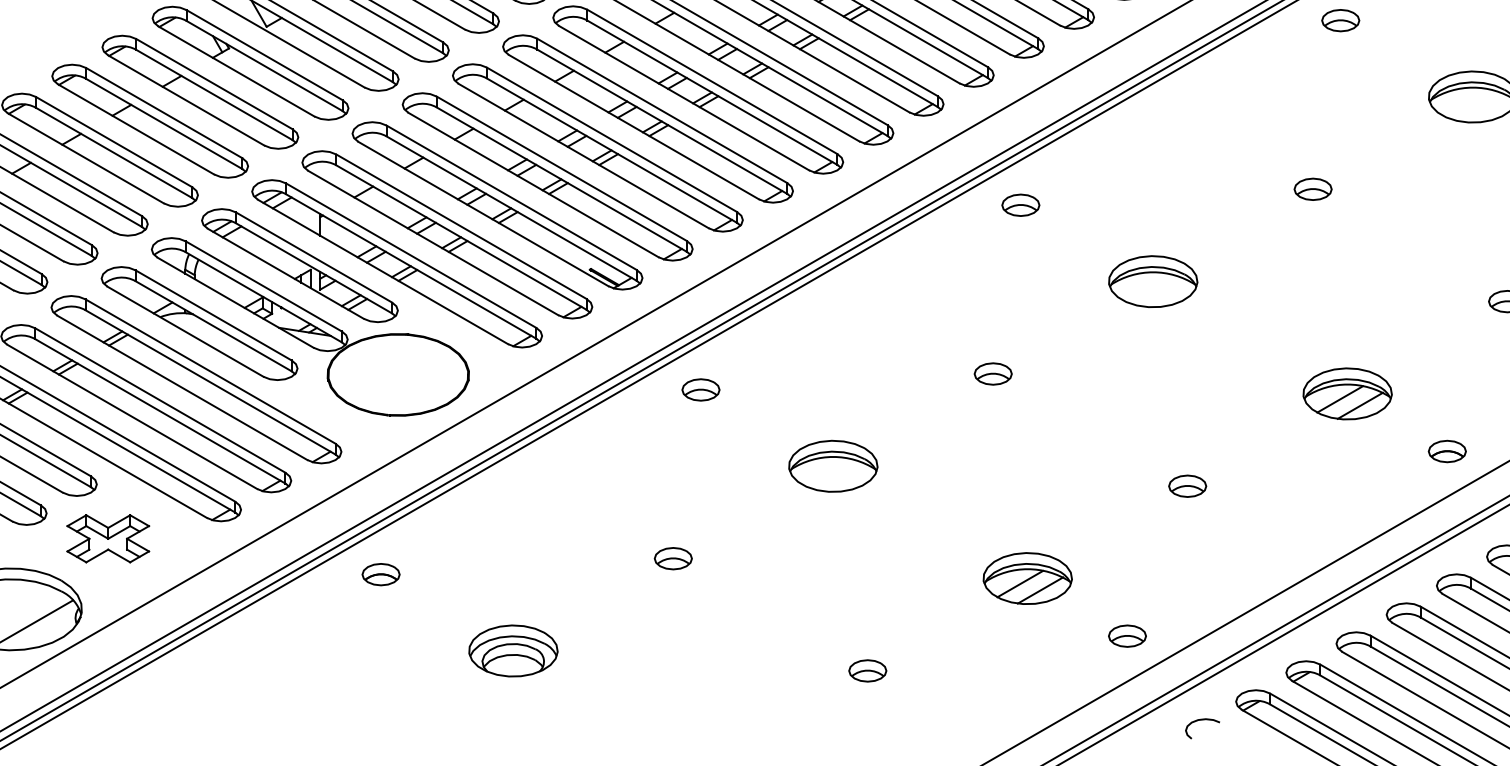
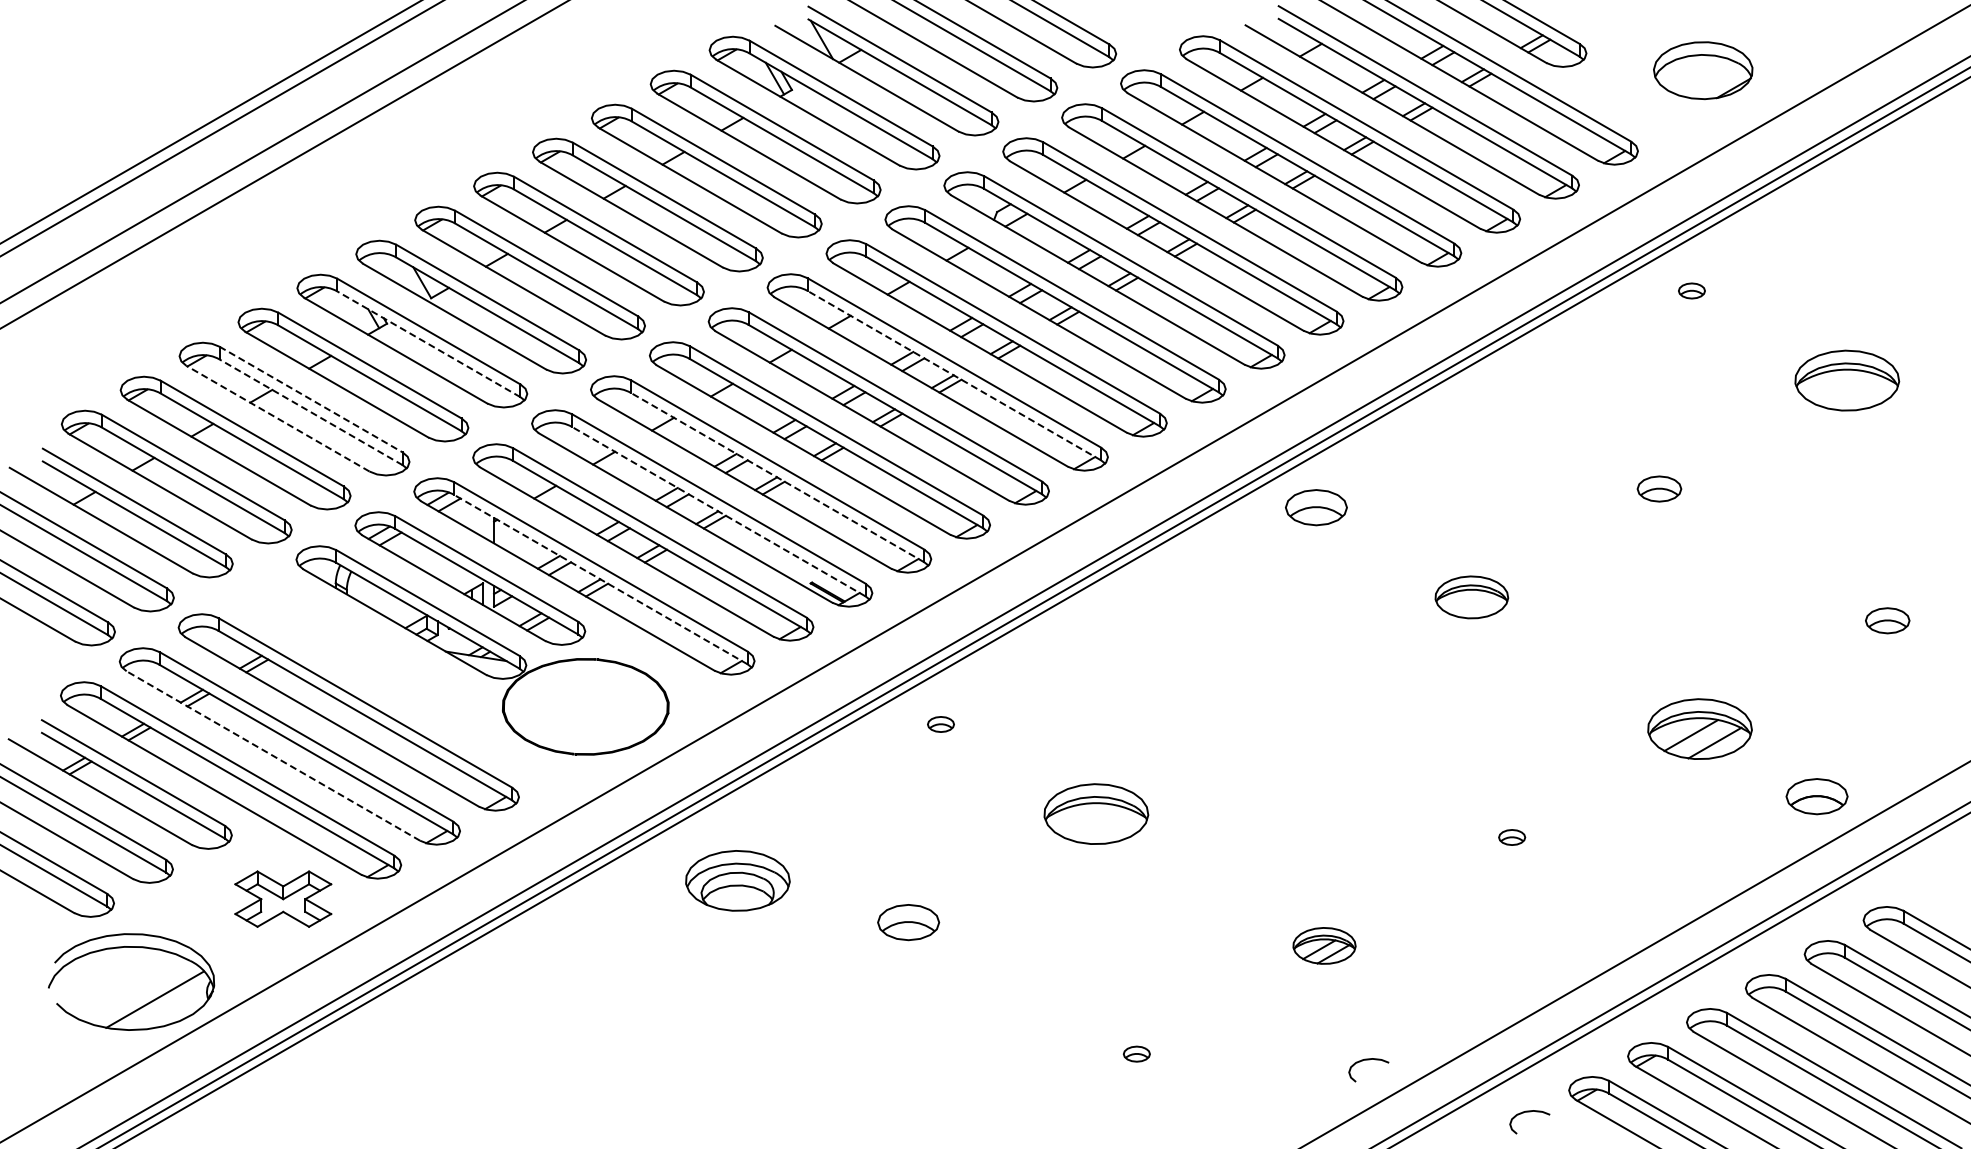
part: (1340, 20) -> (1691, 290), size x0.6
line: (264, 66) -> (428, 344), solid -> dashed
line: (711, 92) -> (953, 375), solid -> dashed
line: (164, 113) -> (311, 399), solid -> dashed
line: (164, 124) -> (311, 412), solid -> dashed
line: (135, 129) -> (277, 418), solid -> dashed
line: (561, 179) -> (777, 477), solid -> dashed
part: (1020, 205) -> (1316, 507), size x1.4
line: (511, 208) -> (718, 511), solid -> dashed
line: (410, 266) -> (600, 579), solid -> dashed
part: (1152, 281) -> (1471, 597), size x0.7
part: (199, 323) -> (352, 646), removed
part: (992, 373) -> (1283, 705), removed
part: (700, 389) -> (940, 724), size x0.6
line: (131, 416) -> (272, 755), solid -> dashed
part: (1446, 451) -> (1816, 796), size x1.4
part: (1187, 486) -> (1511, 837), size x0.6
part: (108, 538) -> (283, 898), moved
part: (673, 558) -> (908, 922), size x1.4
part: (381, 574) -> (565, 940), removed
part: (1027, 578) -> (1324, 945), size x0.6
part: (1127, 636) -> (1441, 1013), removed
part: (513, 650) -> (737, 880), moved
part: (867, 670) -> (1136, 1053), size x0.6
curve: (1065, 676) -> (1368, 1060), added

